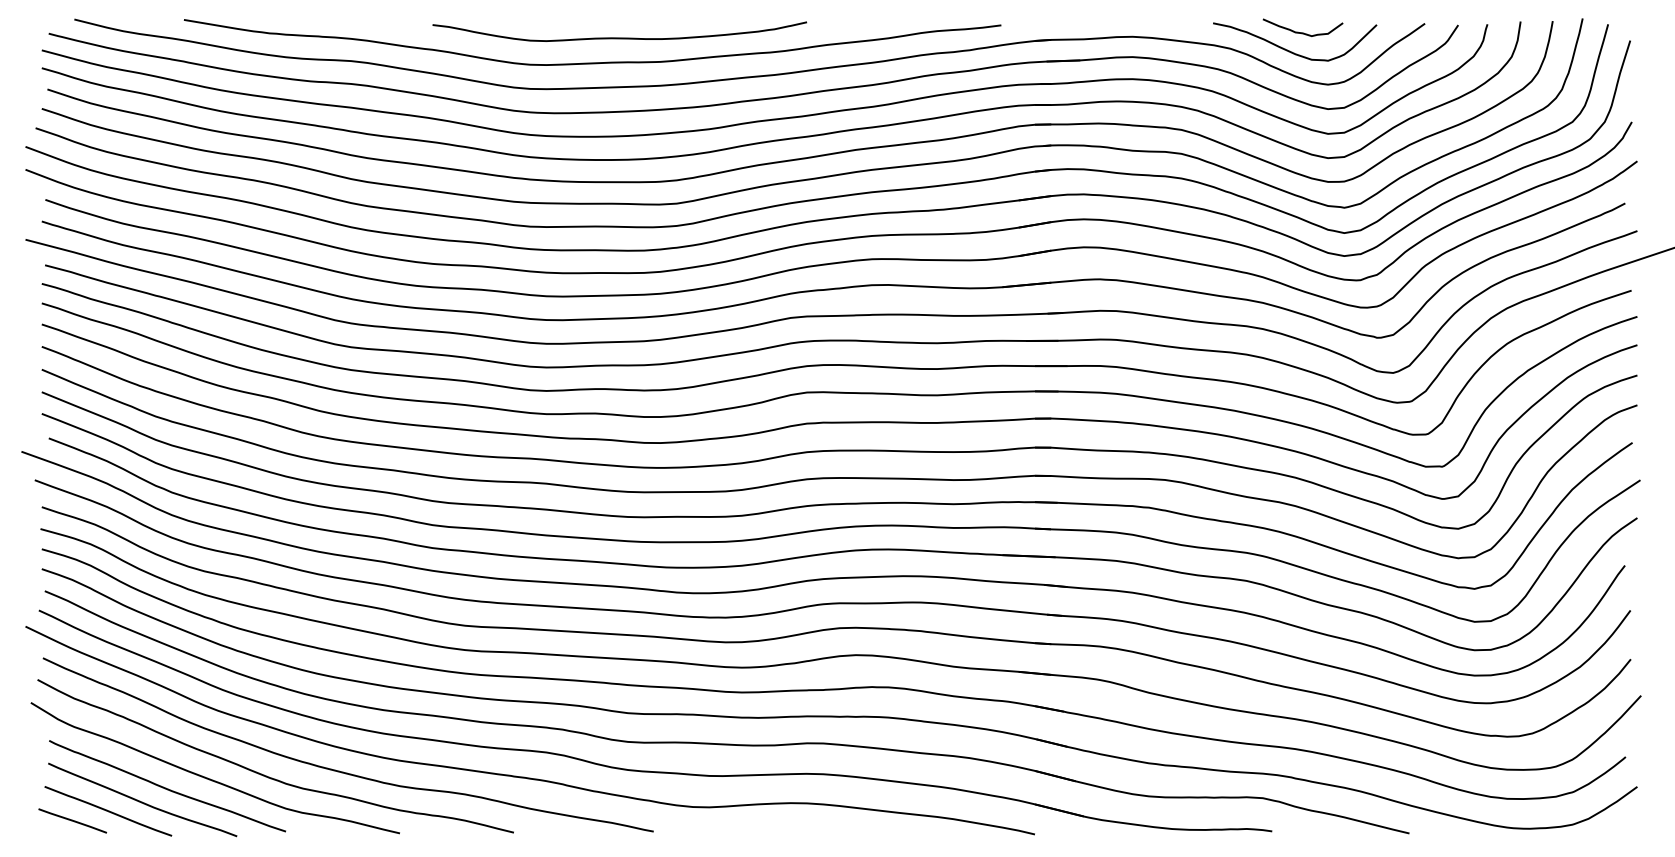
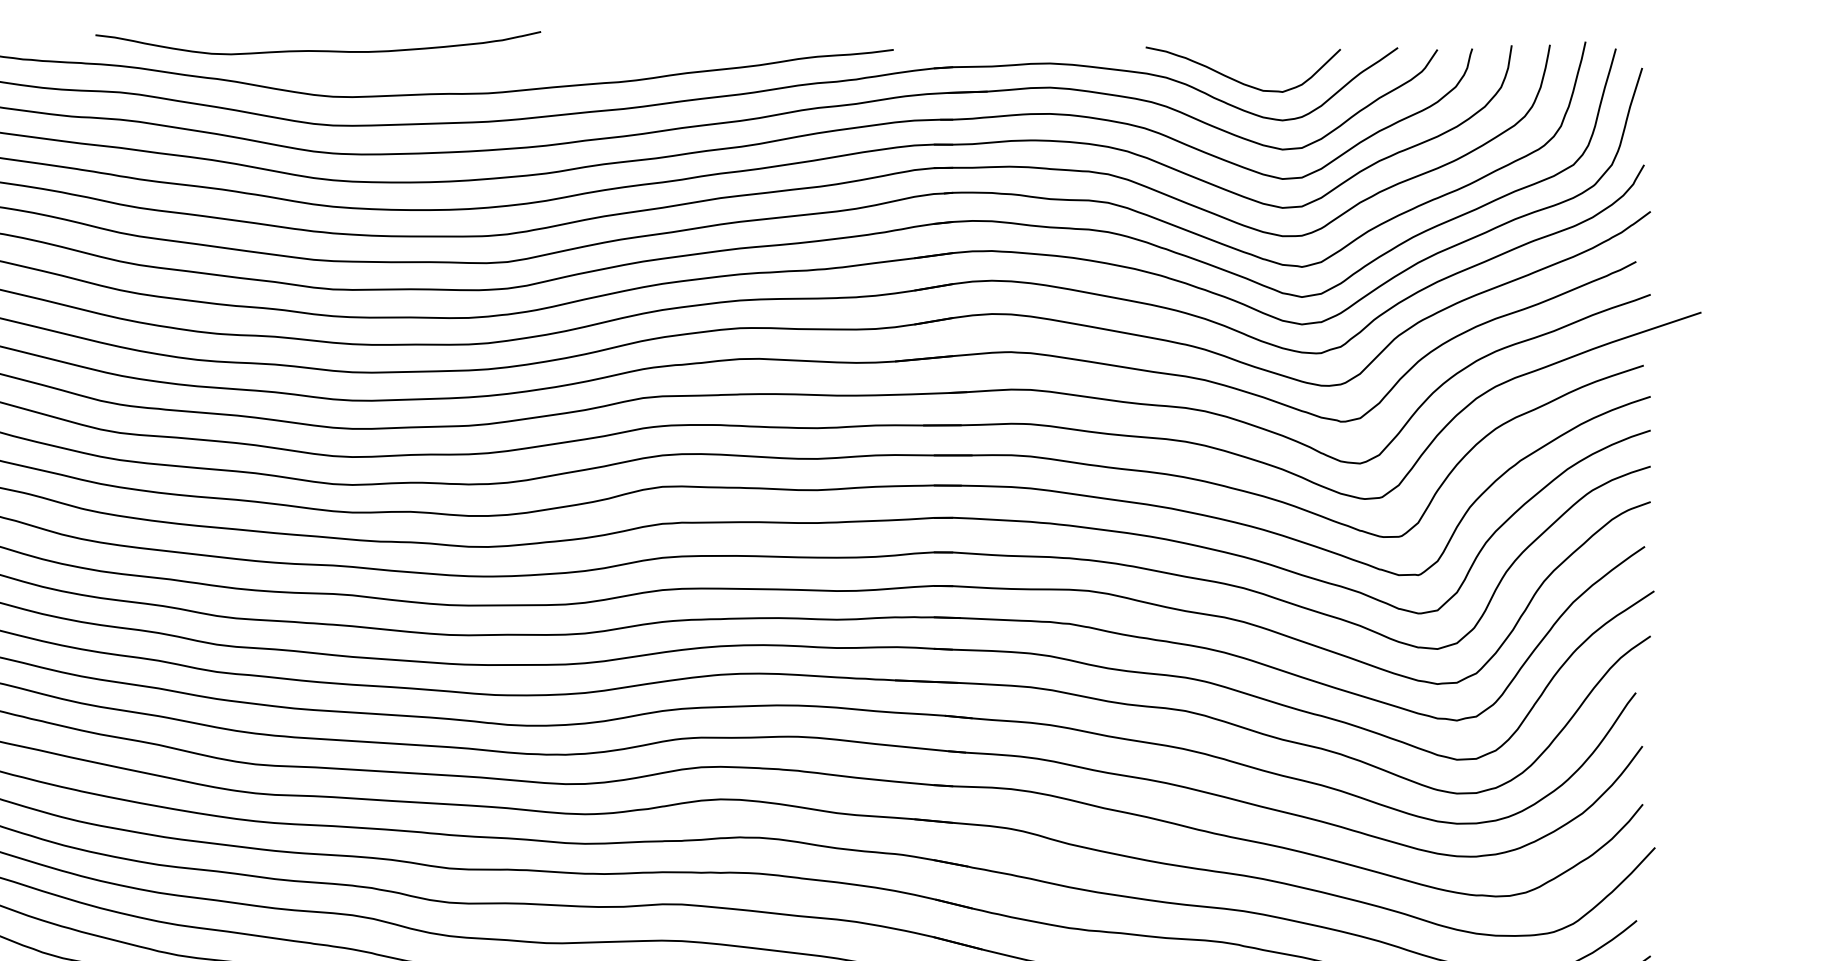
curve: (1302, 32) -> (1252, 58), removed
curve: (619, 37) -> (317, 50), moved

